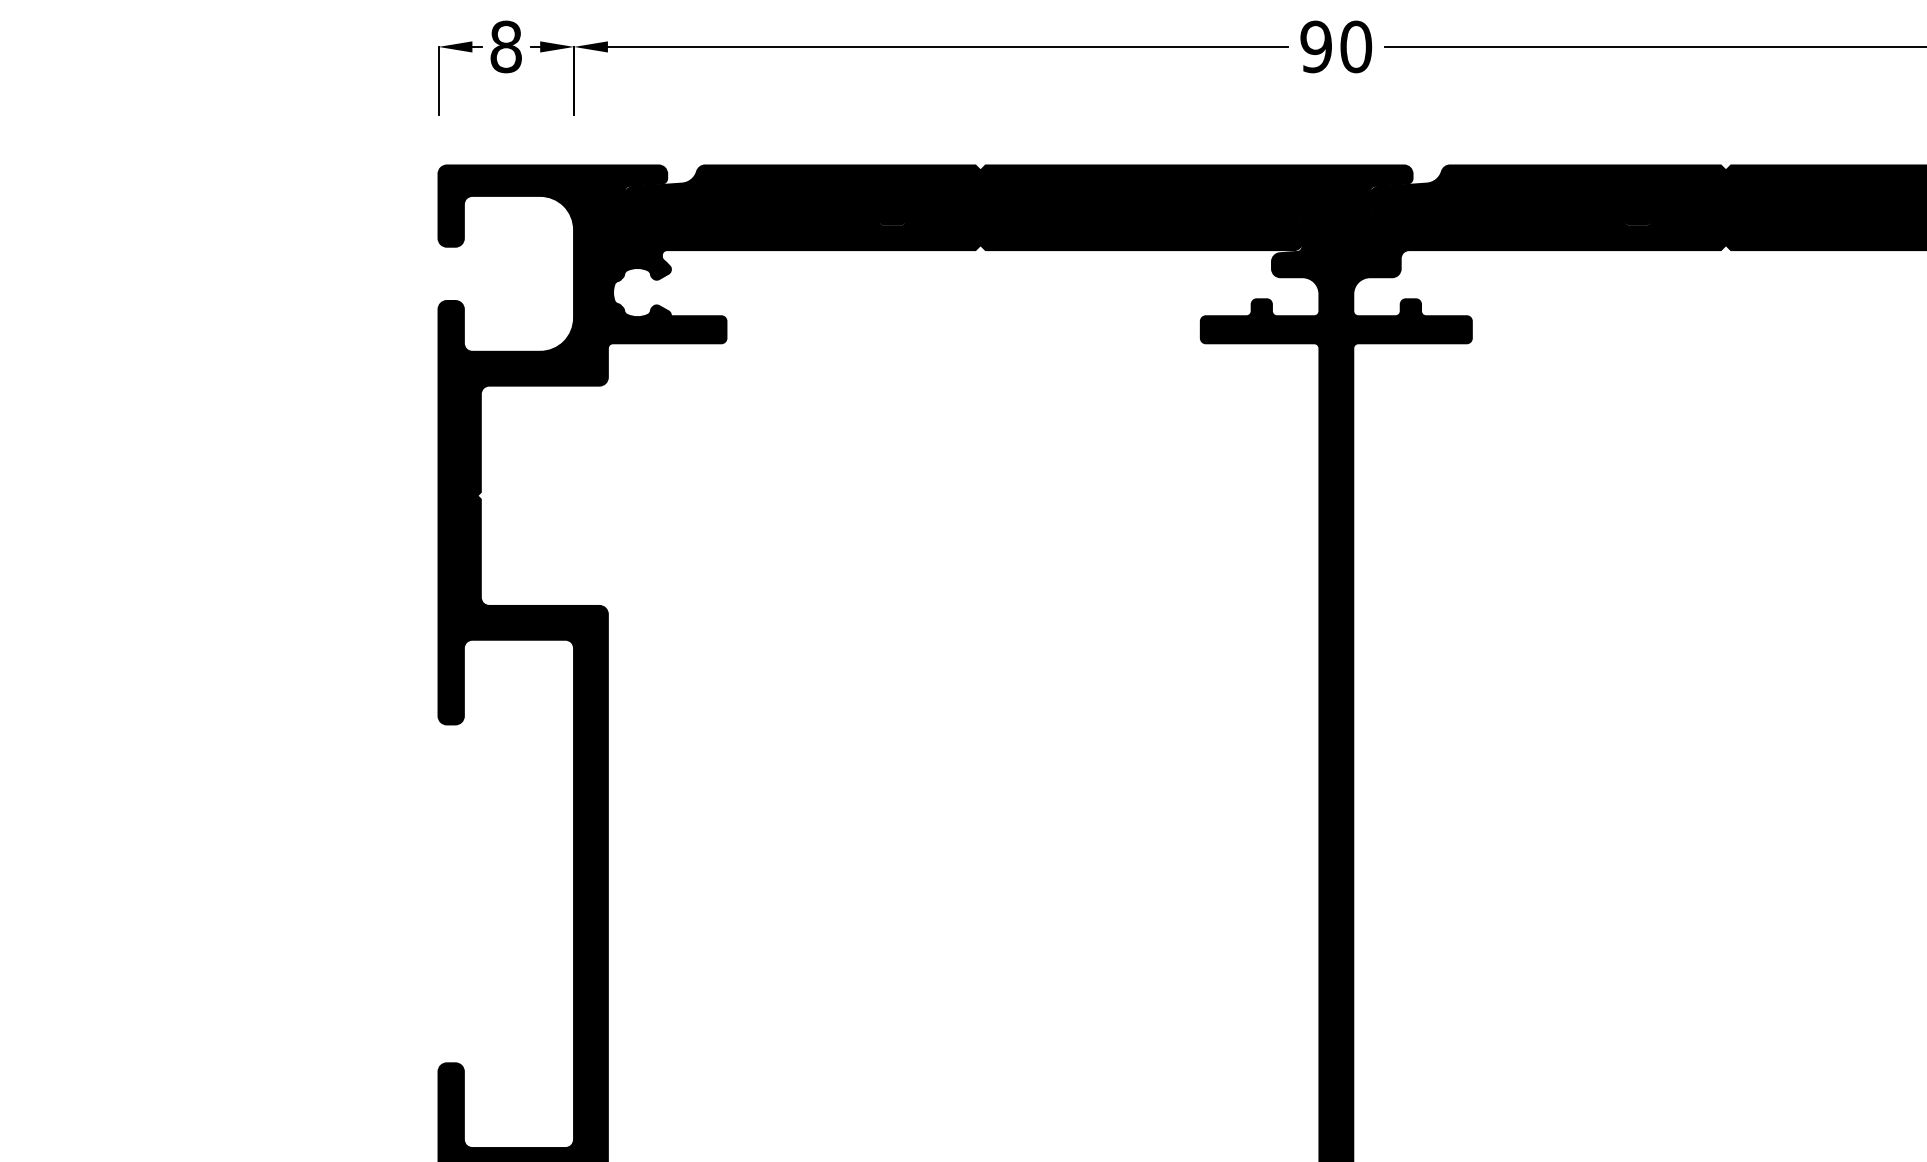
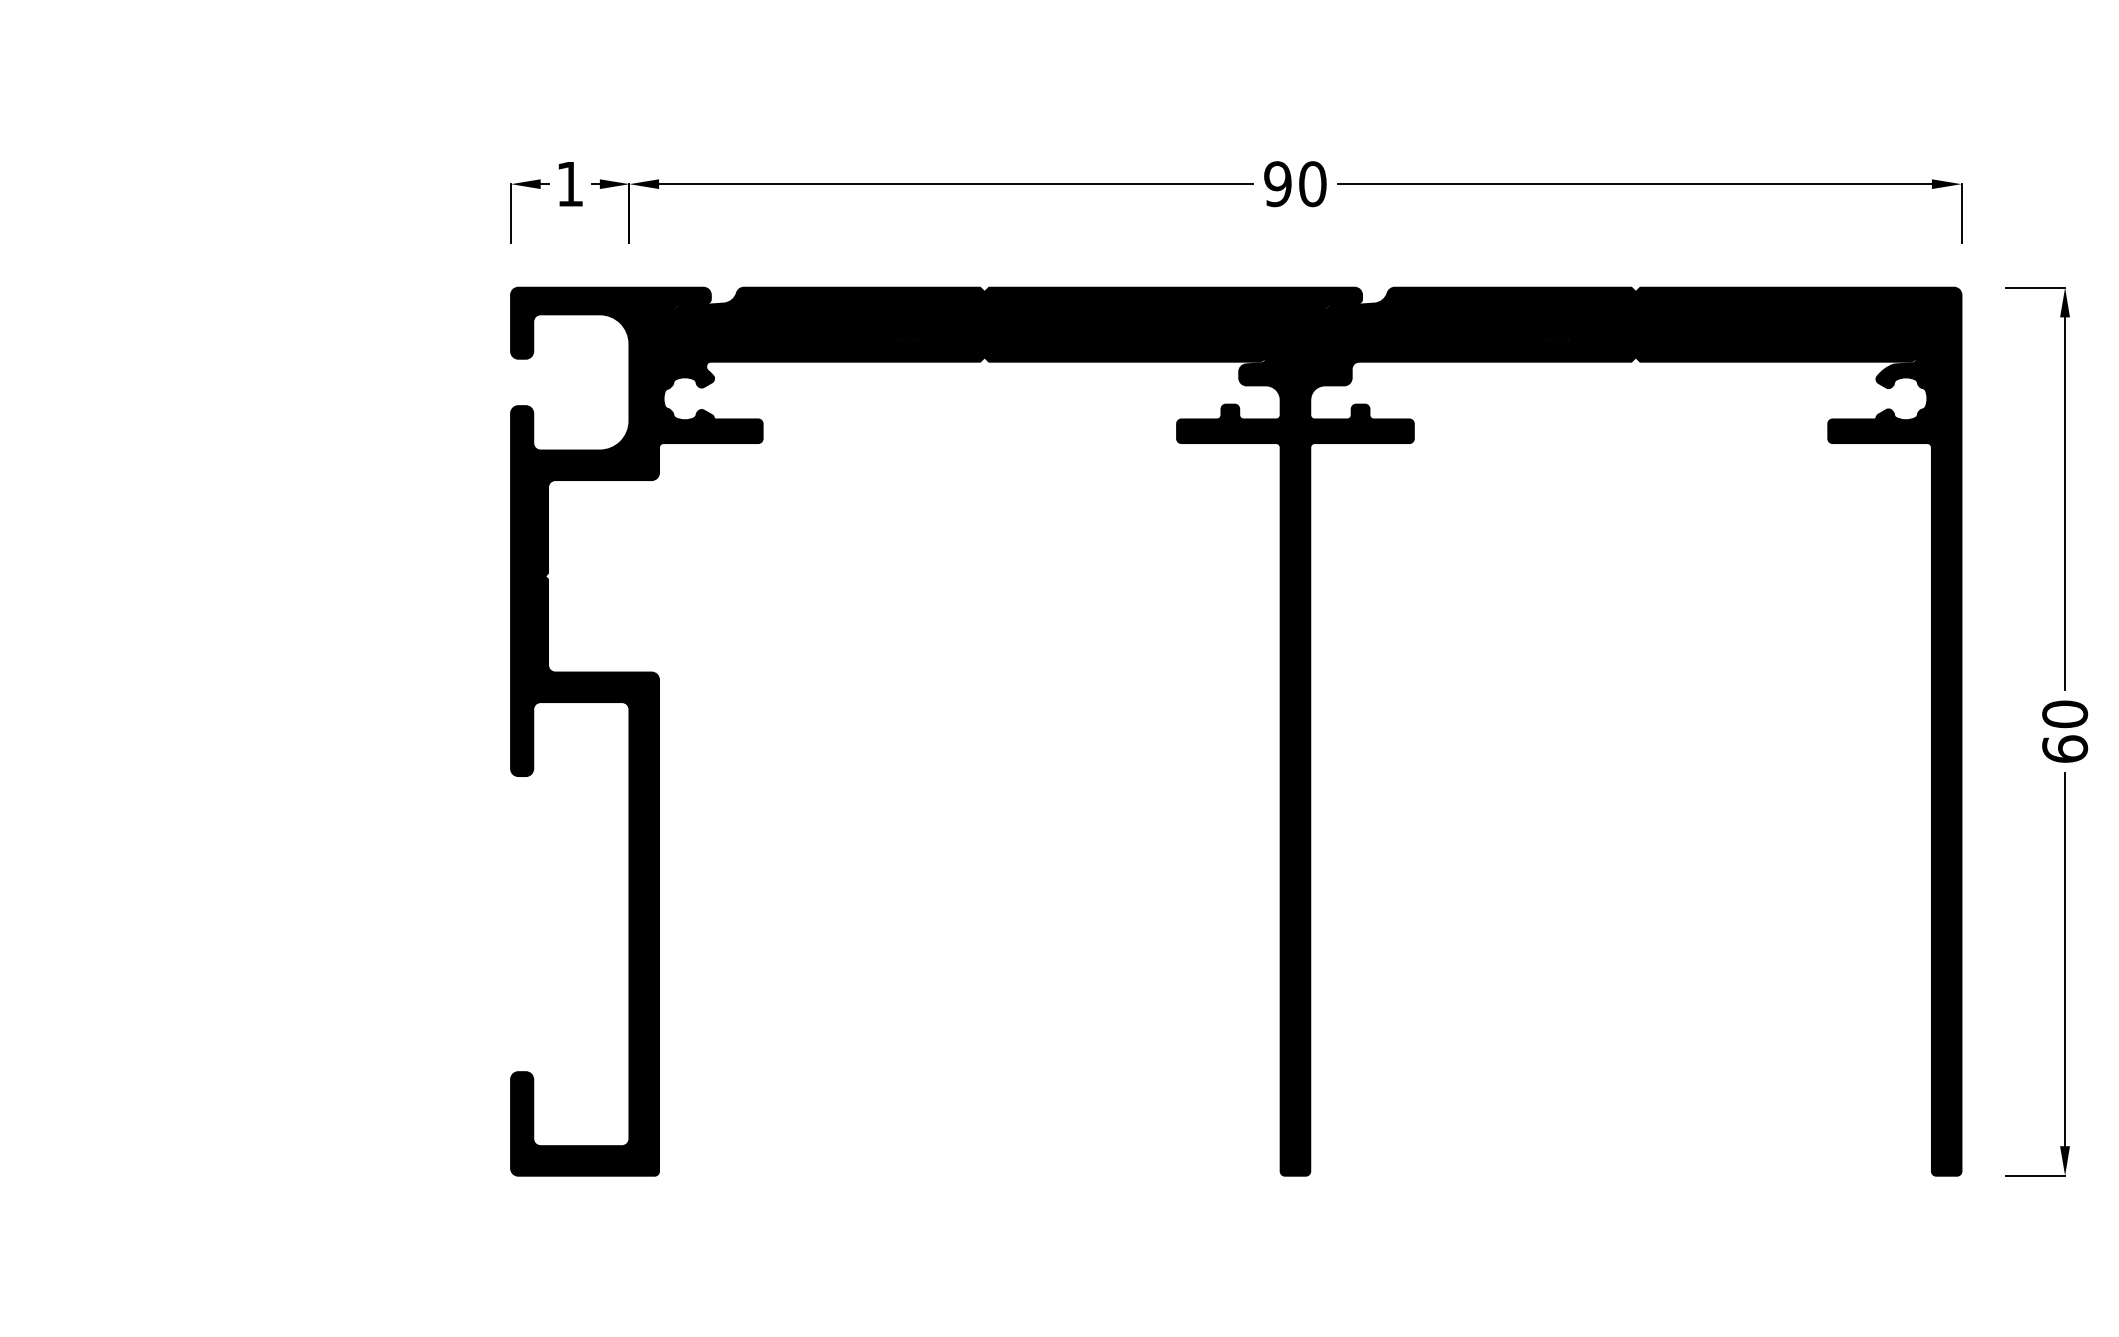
text: (505, 47) -> (569, 184), 8 -> 1

